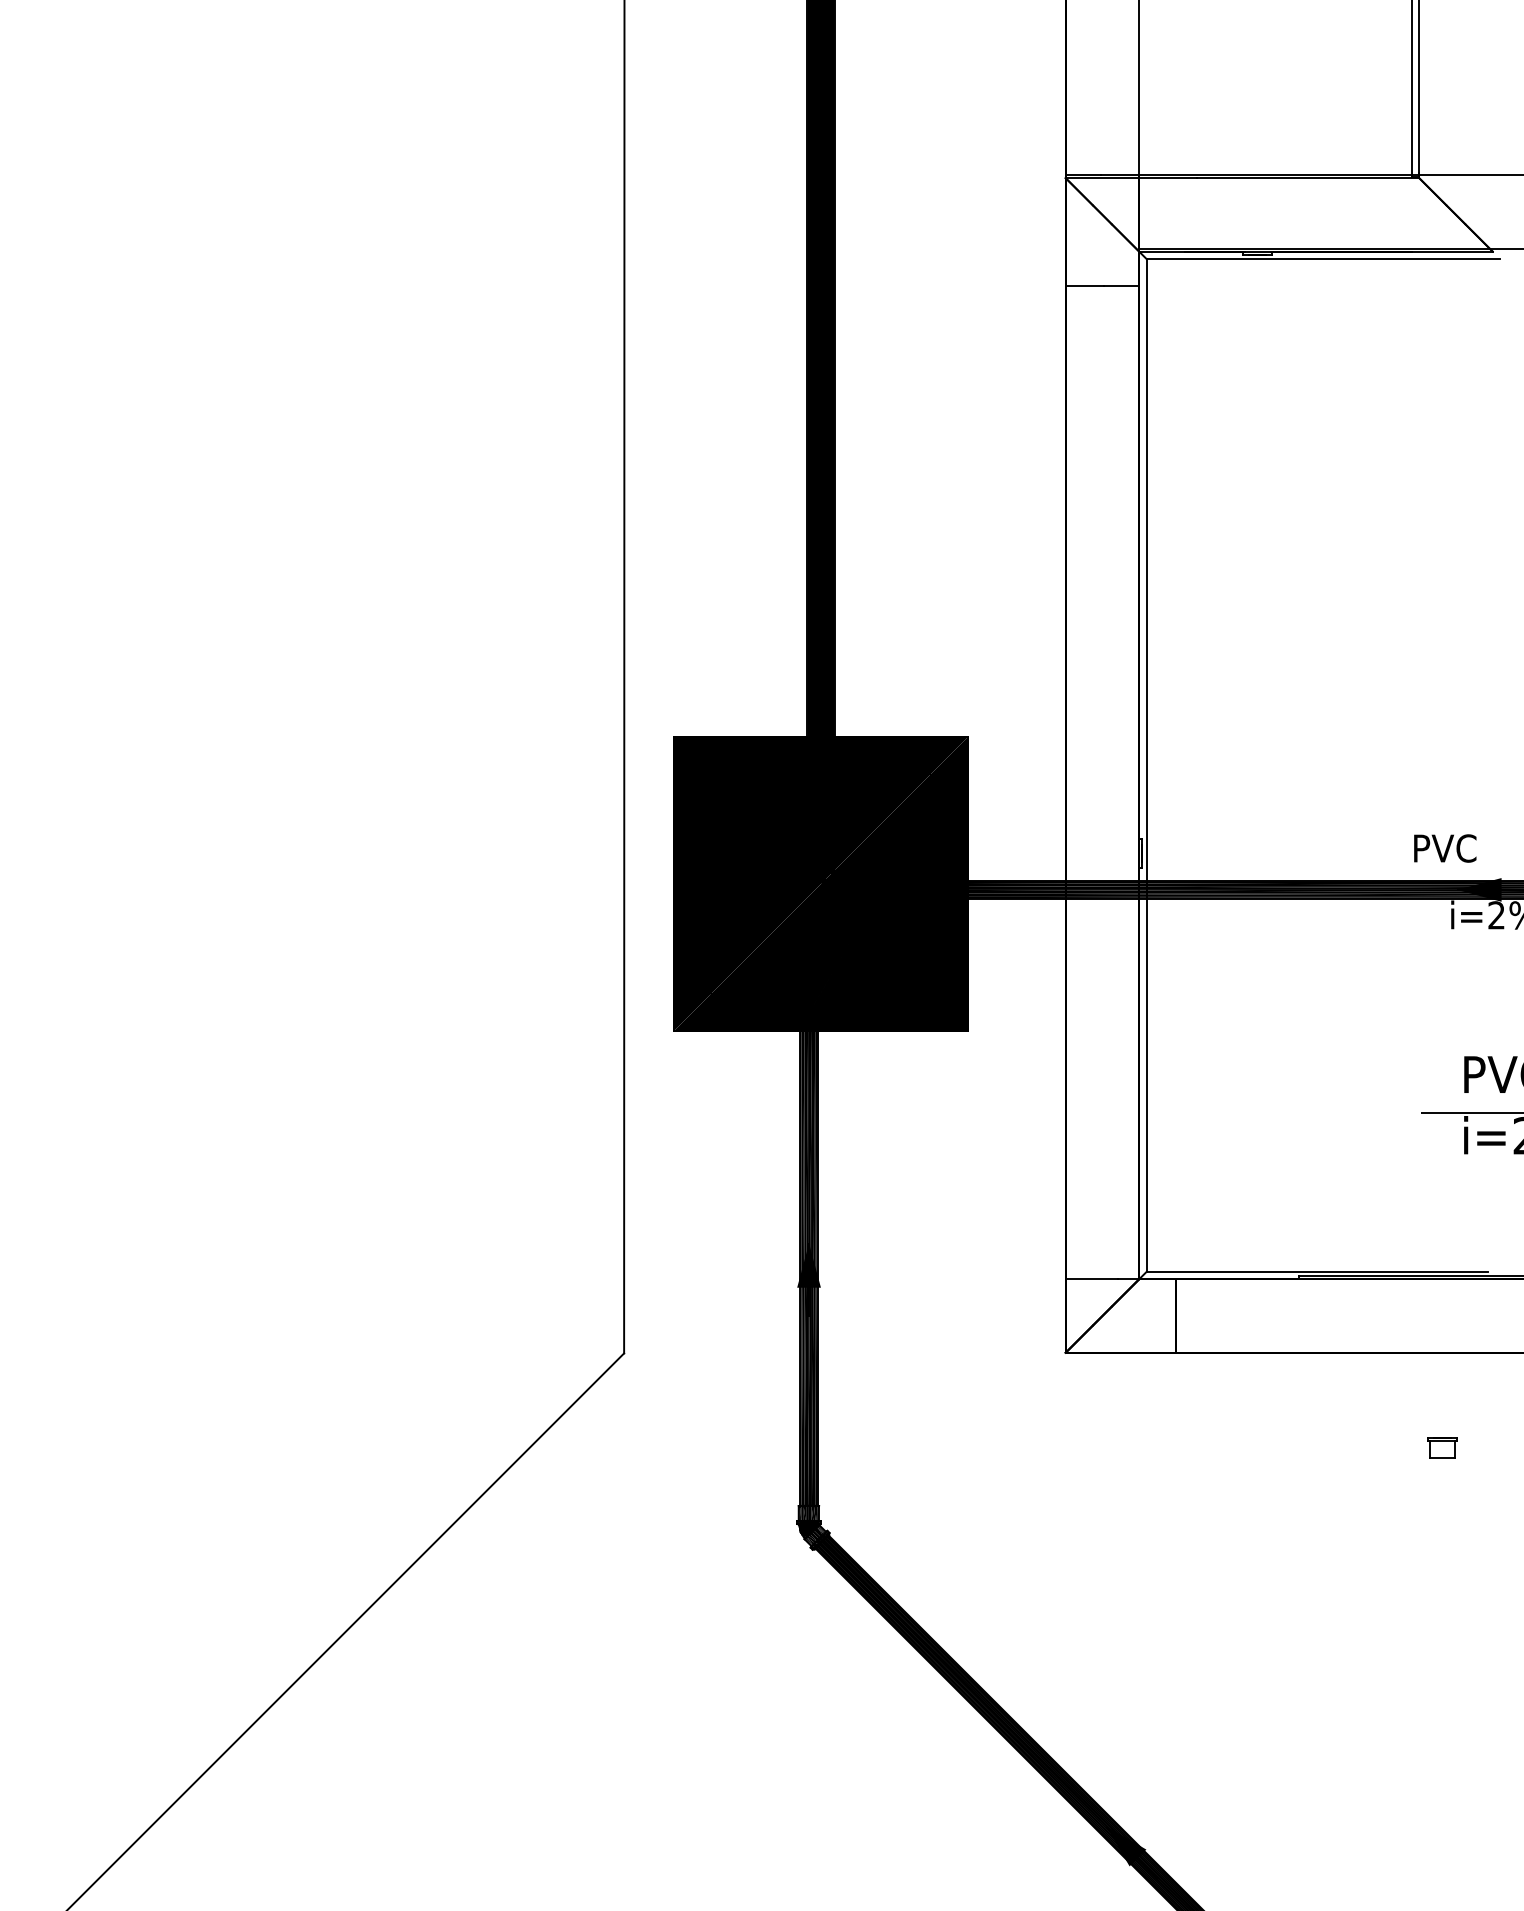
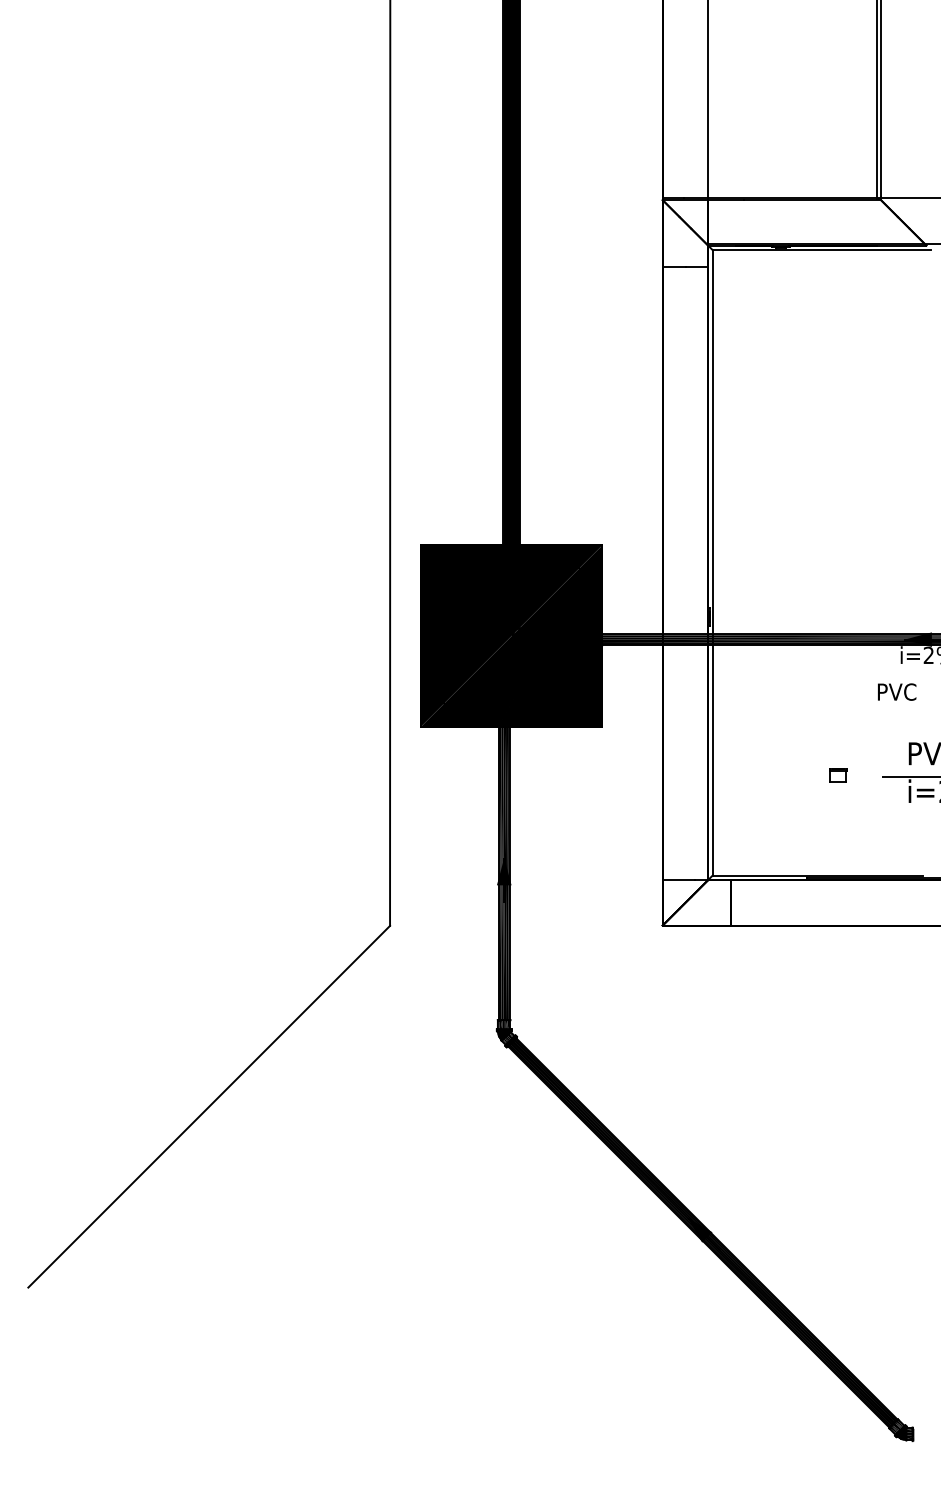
text: (1445, 847) -> (897, 691), moved
part: (1442, 1448) -> (838, 775), moved

